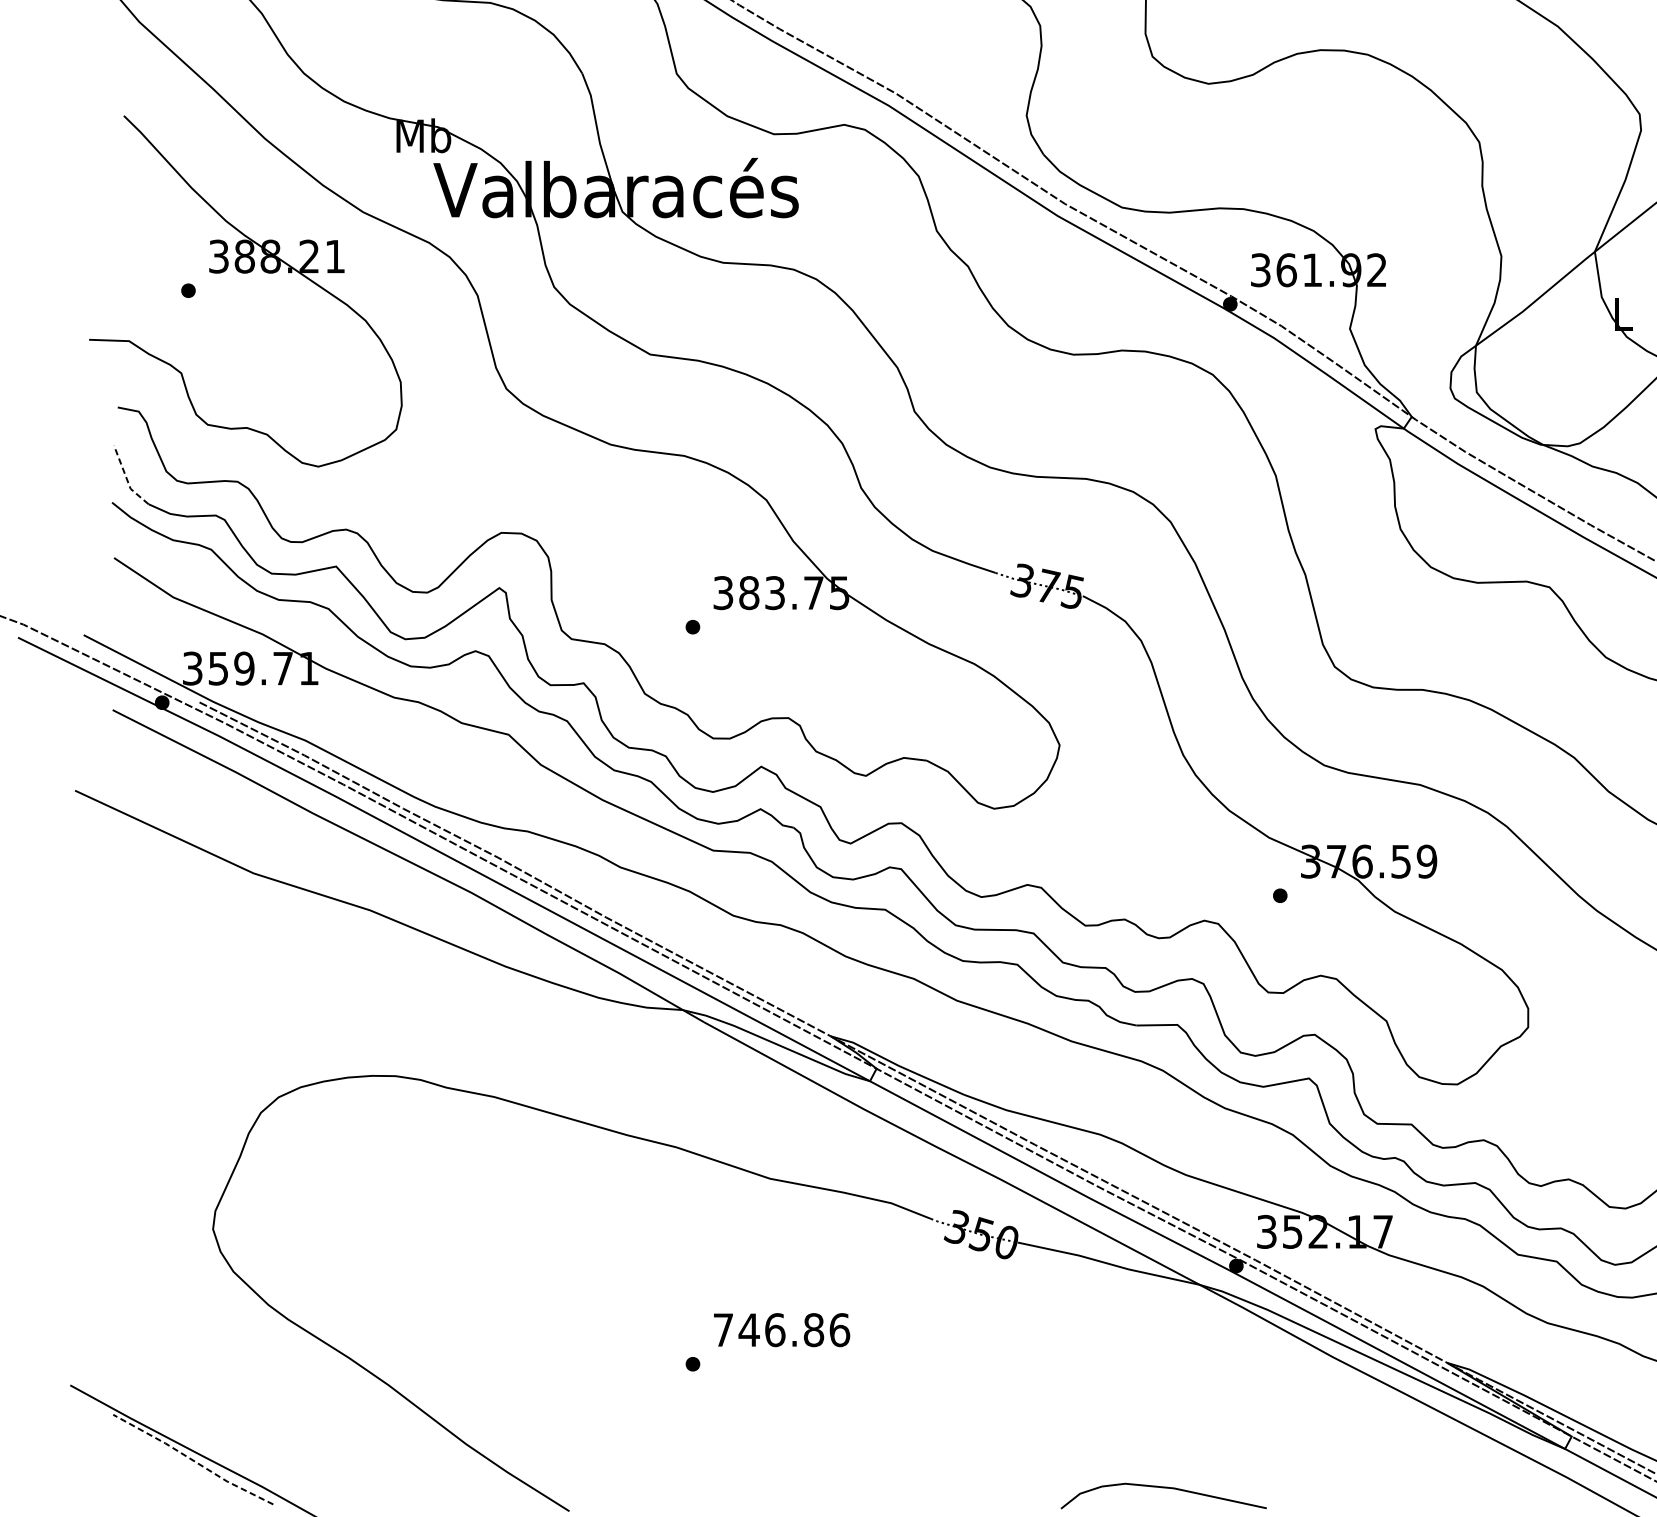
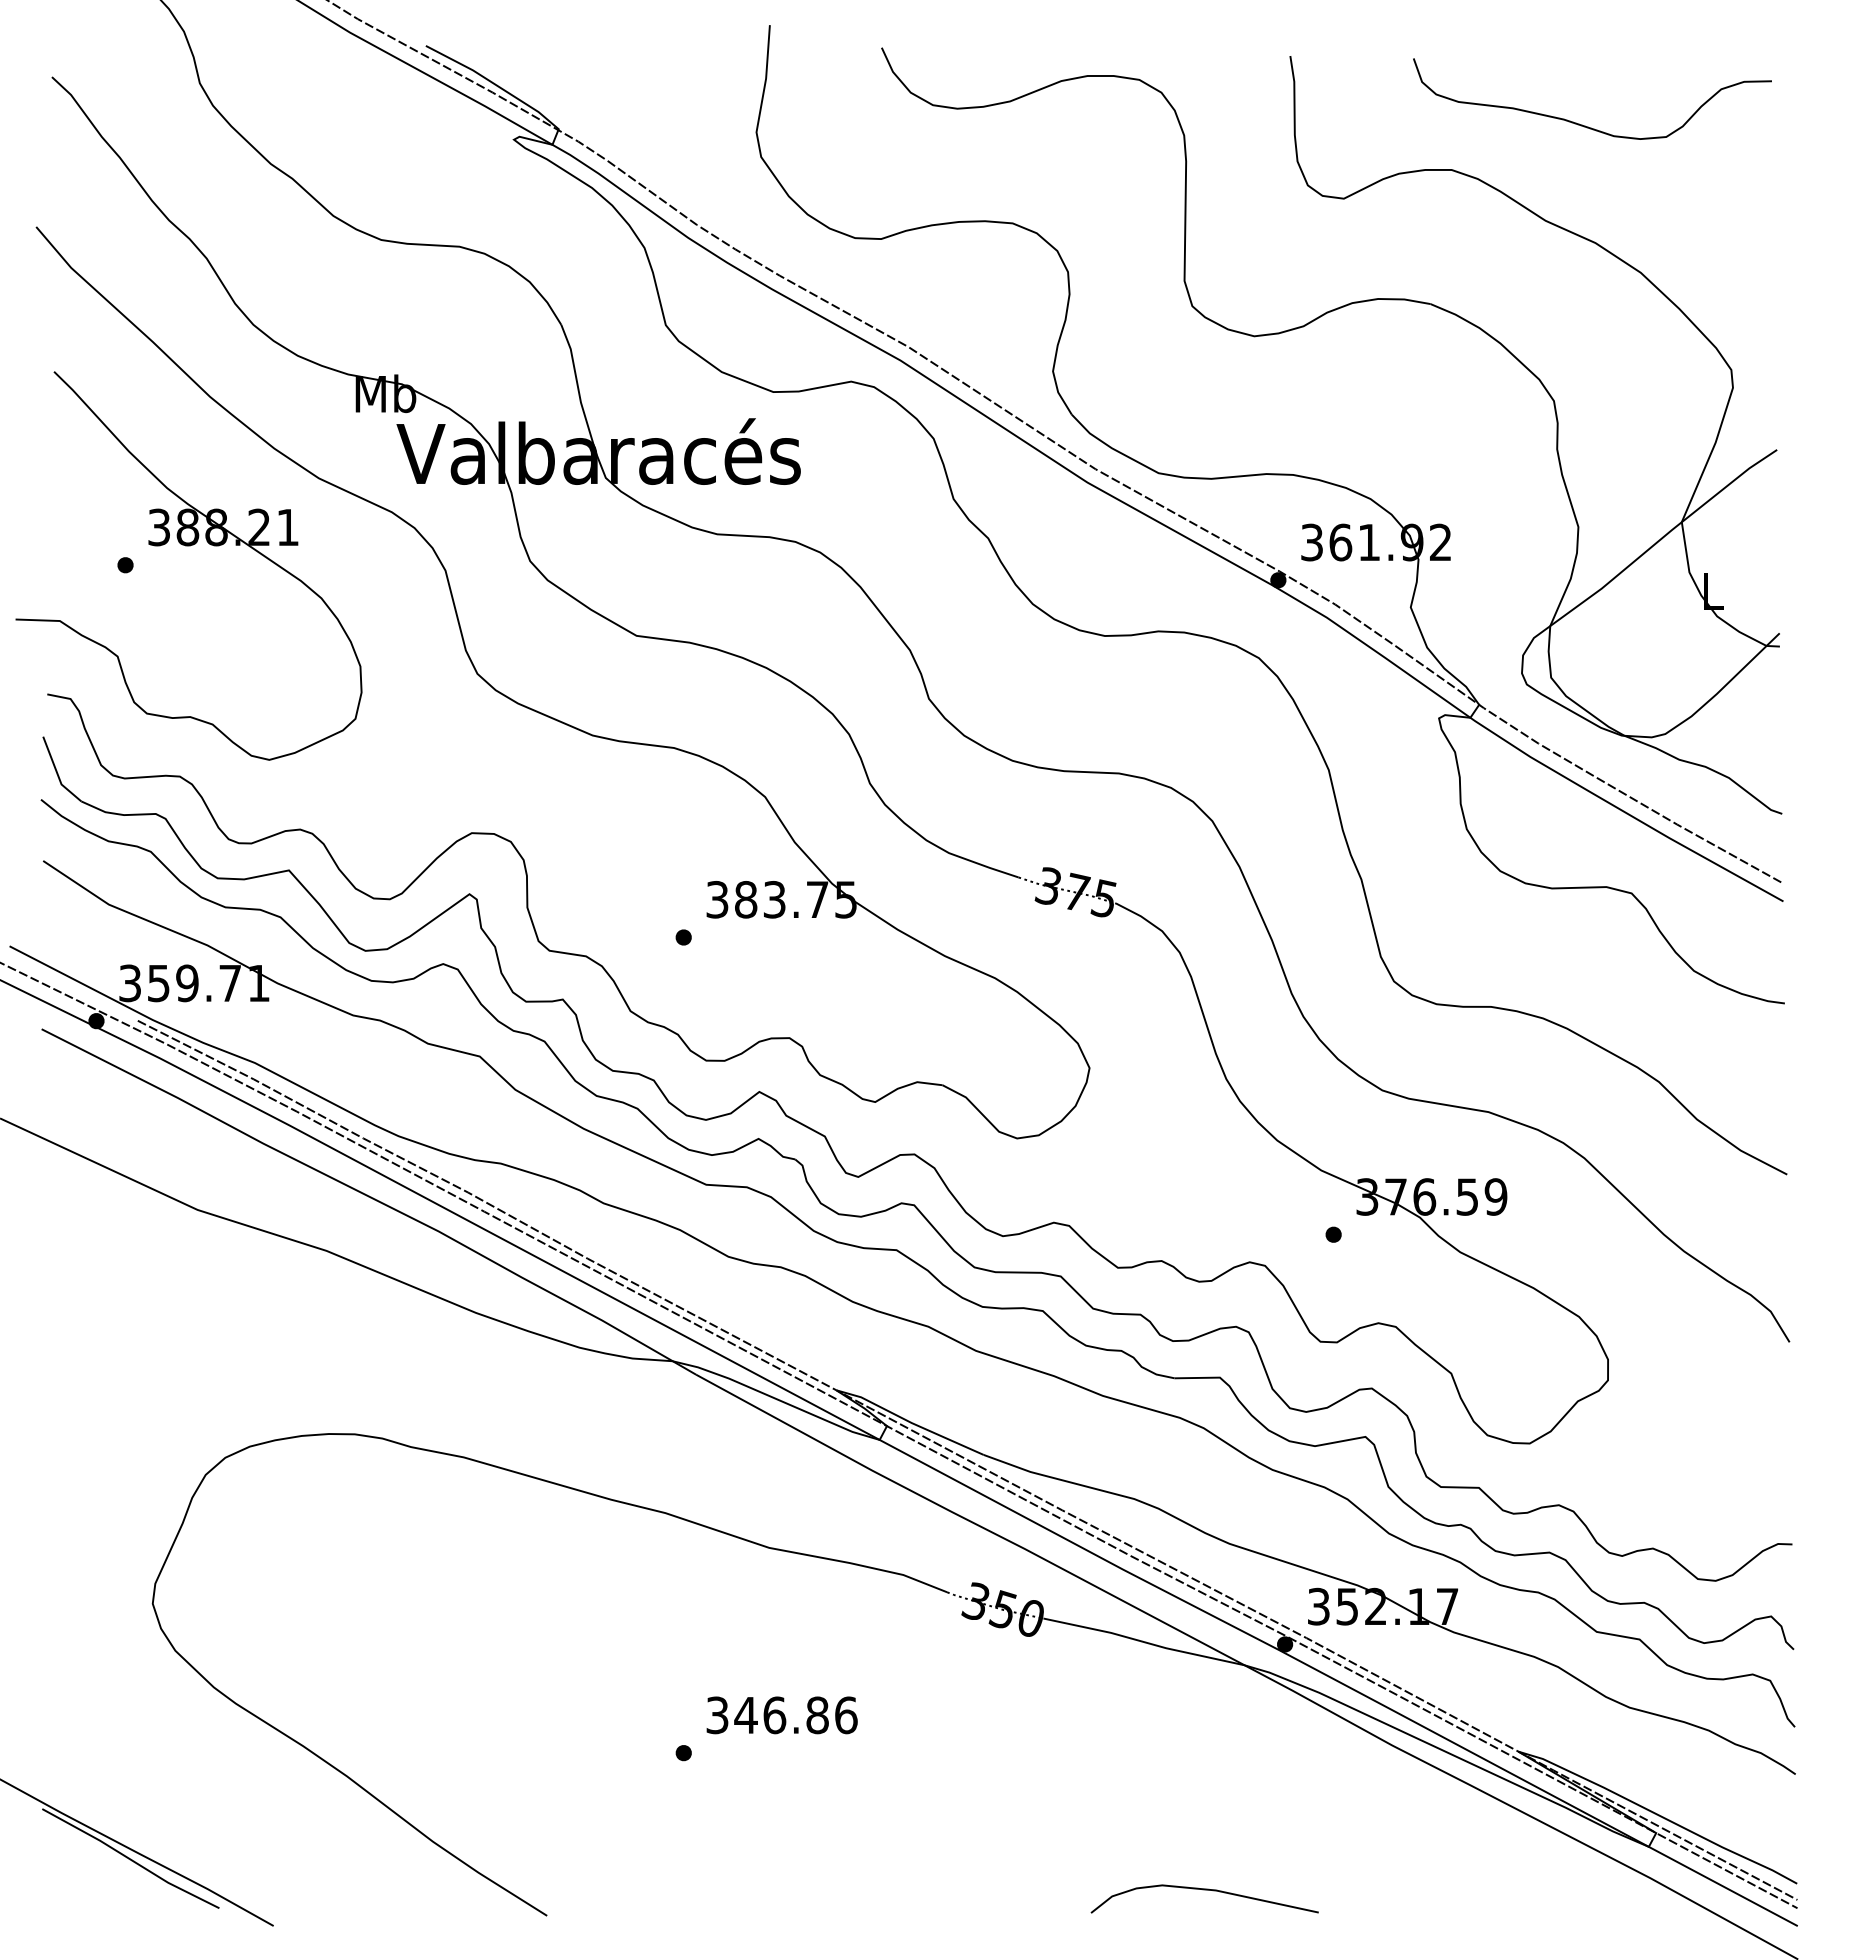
line: (126, 478) -> (57, 773), dashed -> solid
text: (723, 1330) -> (717, 1715), 746.86 -> 346.86
line: (192, 1460) -> (130, 1859), dashed -> solid

